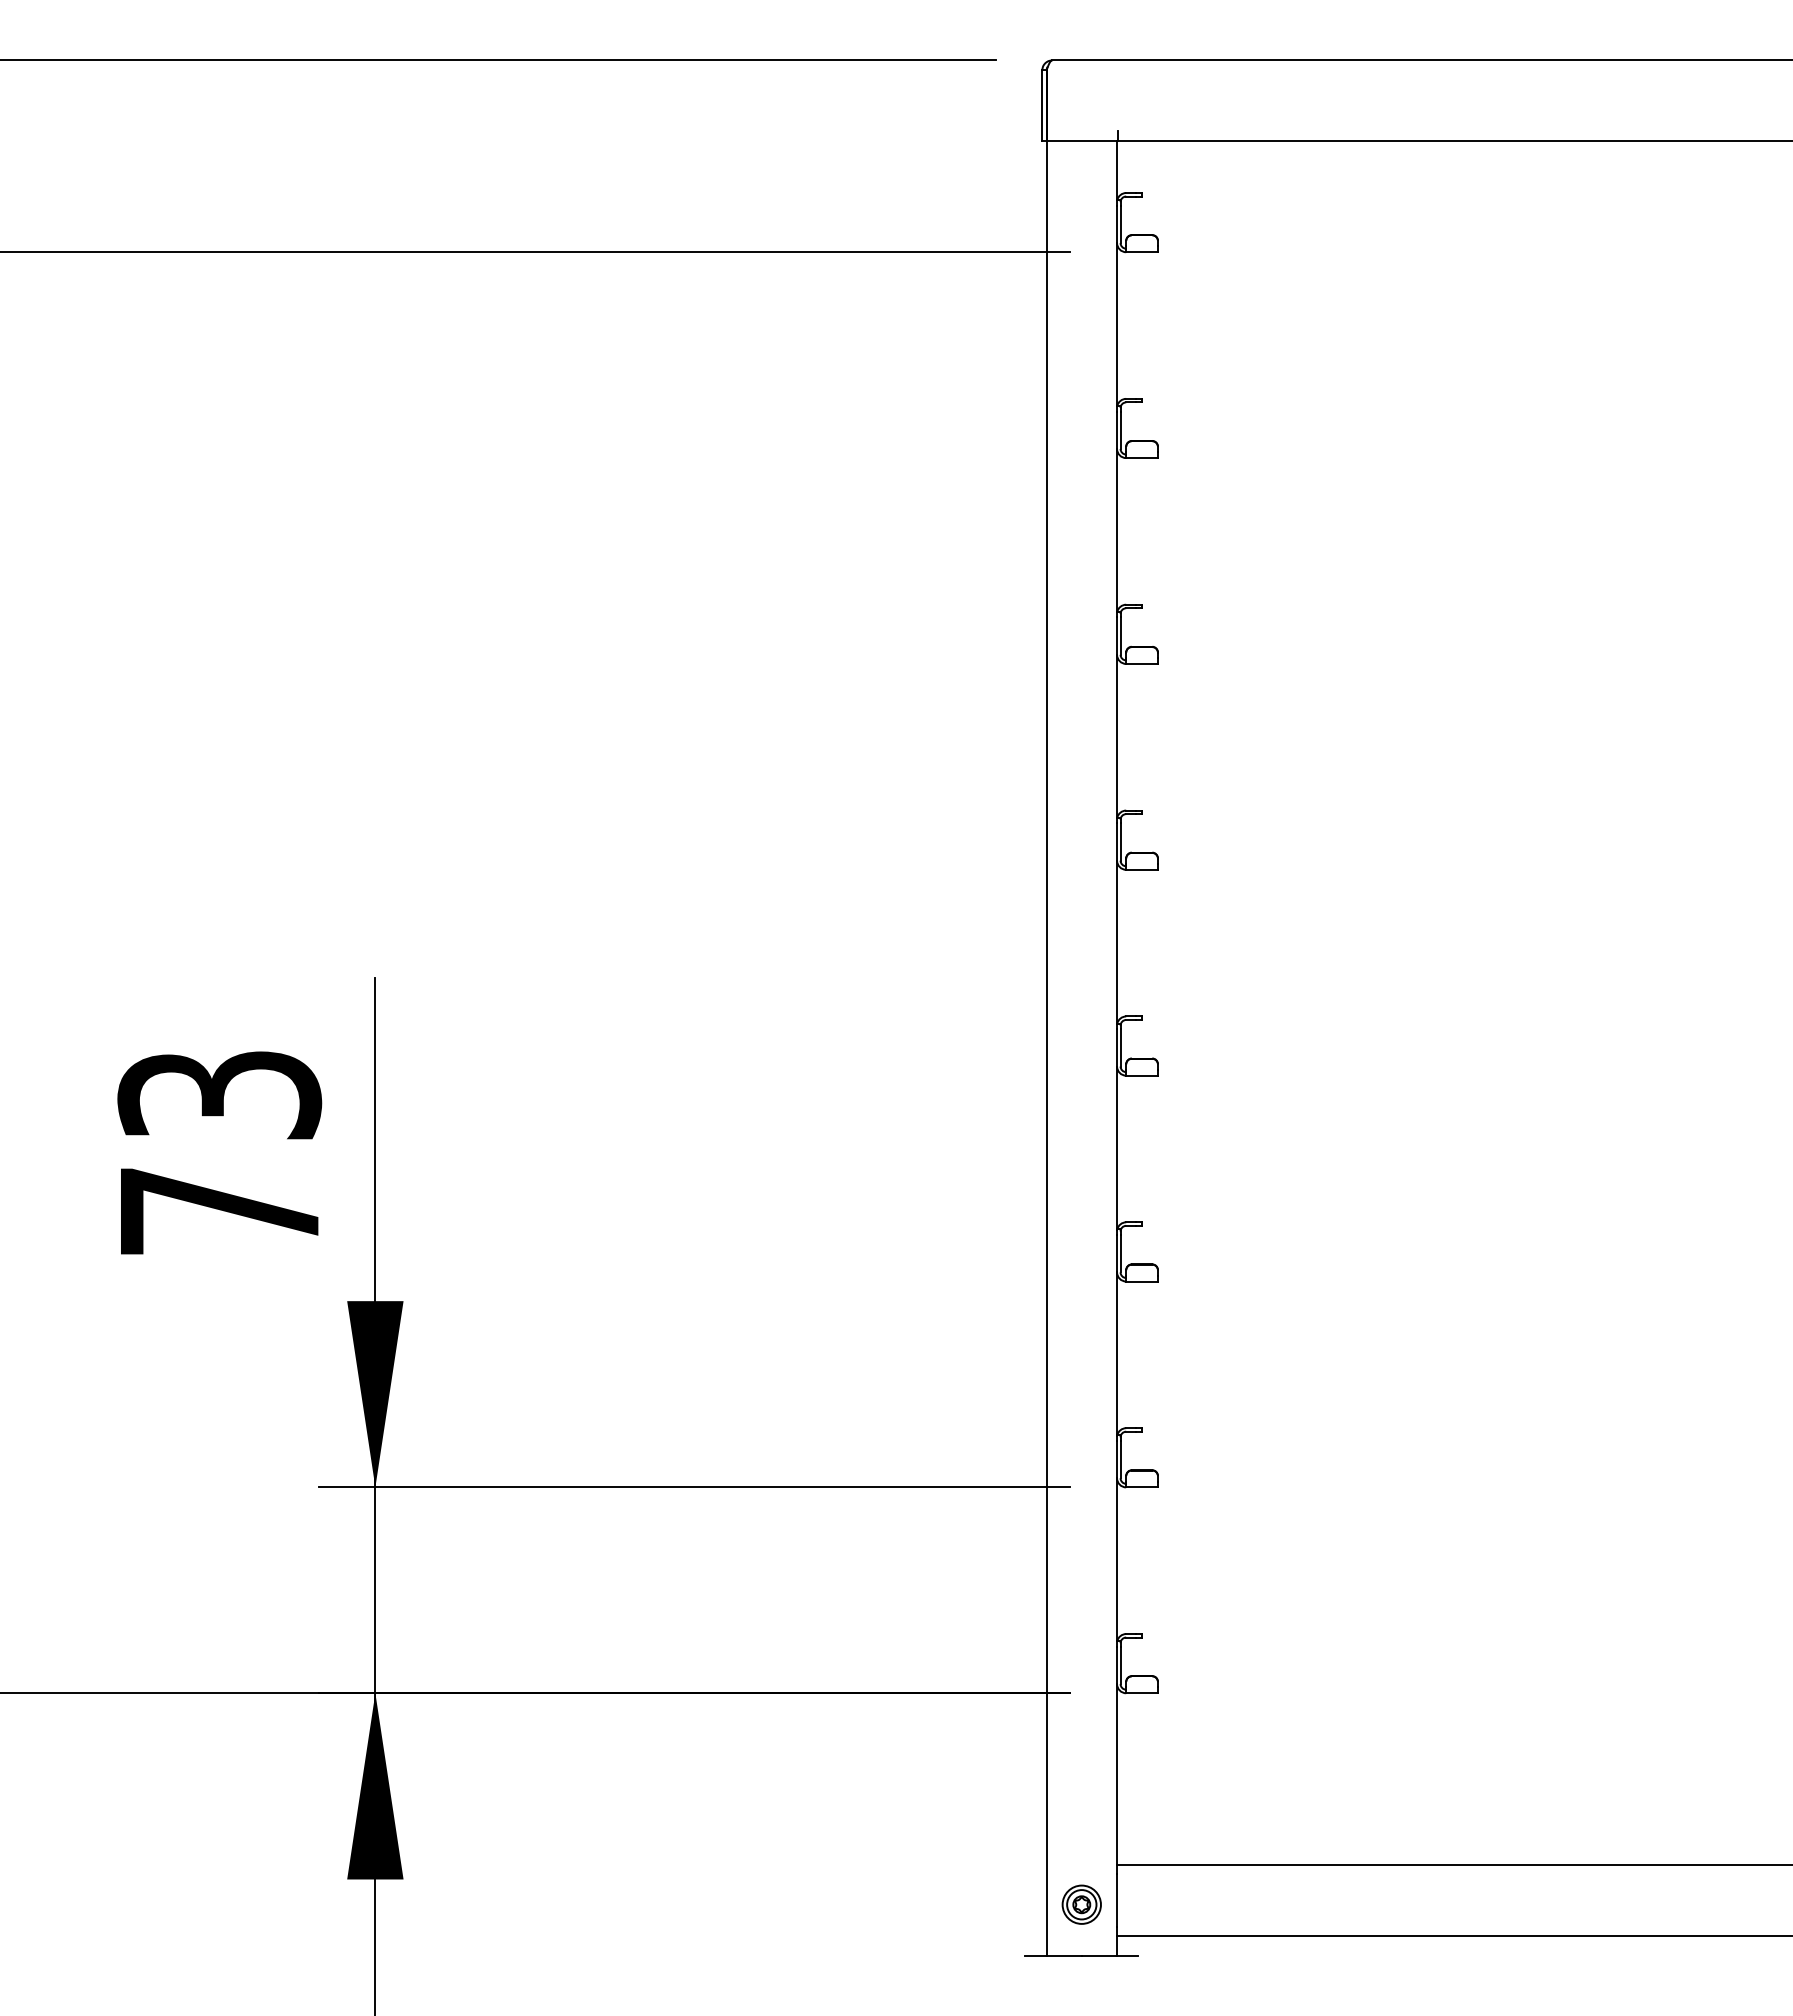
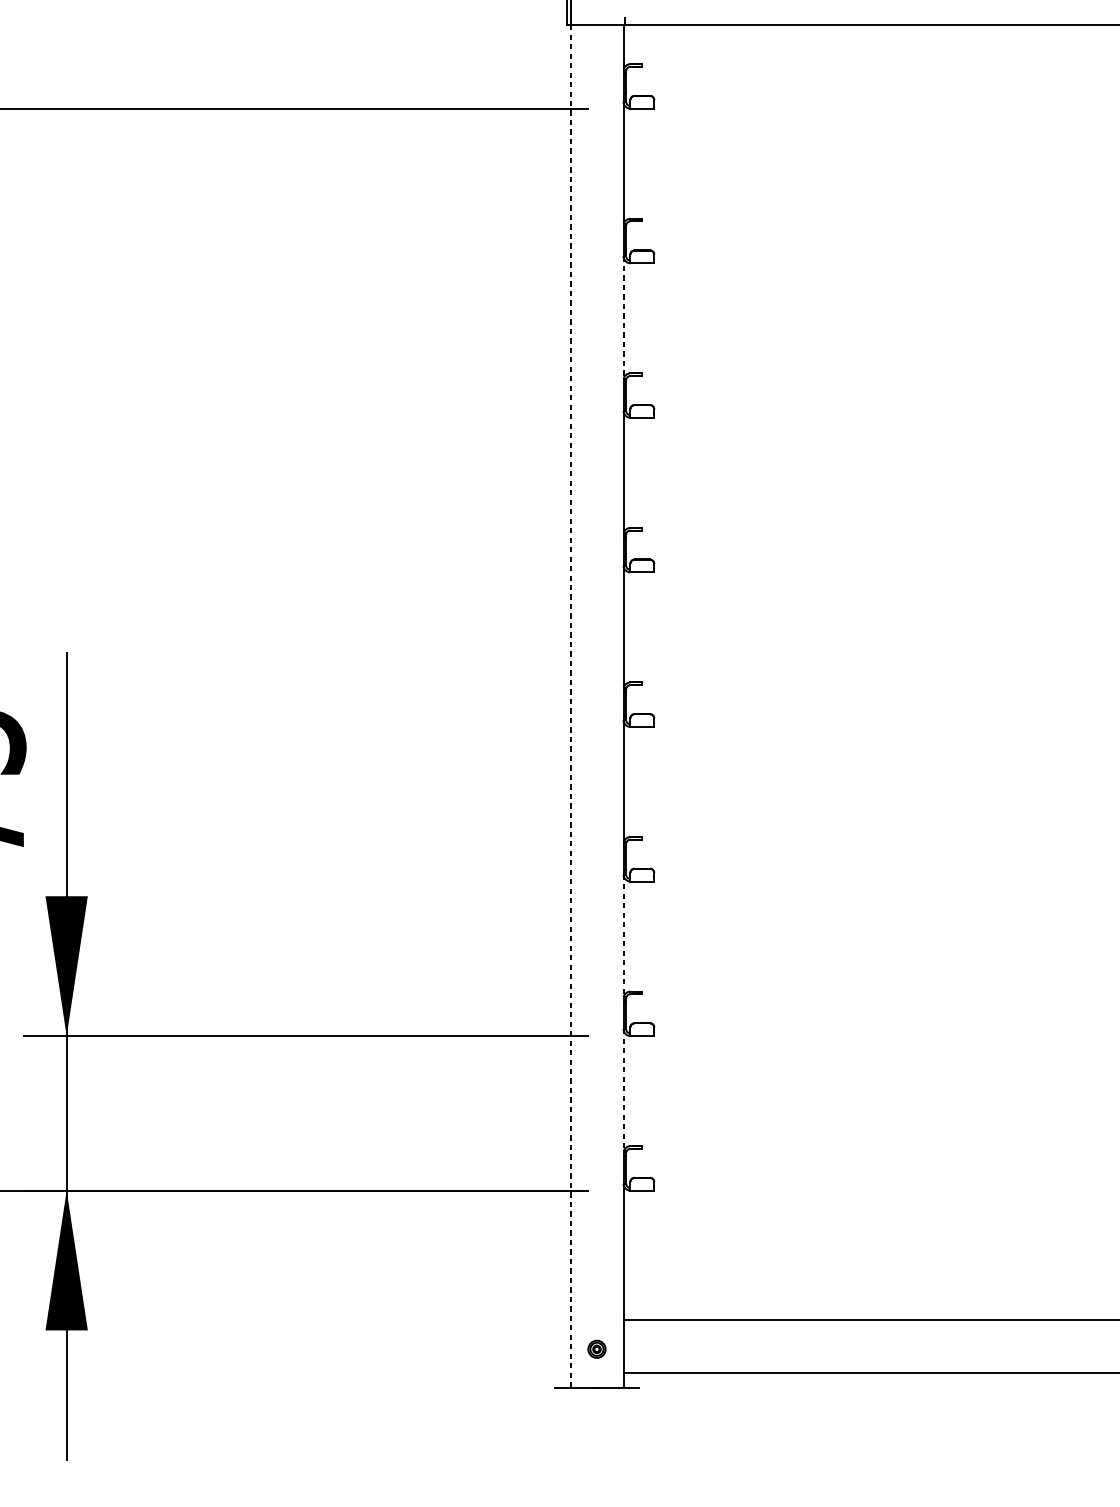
line: (1117, 530) -> (623, 317), solid -> dashed
line: (1046, 1048) -> (570, 706), solid -> dashed
line: (1117, 1353) -> (623, 935), solid -> dashed
line: (1117, 1559) -> (623, 1090), solid -> dashed
part: (1081, 1904) -> (596, 1349), size x0.6

